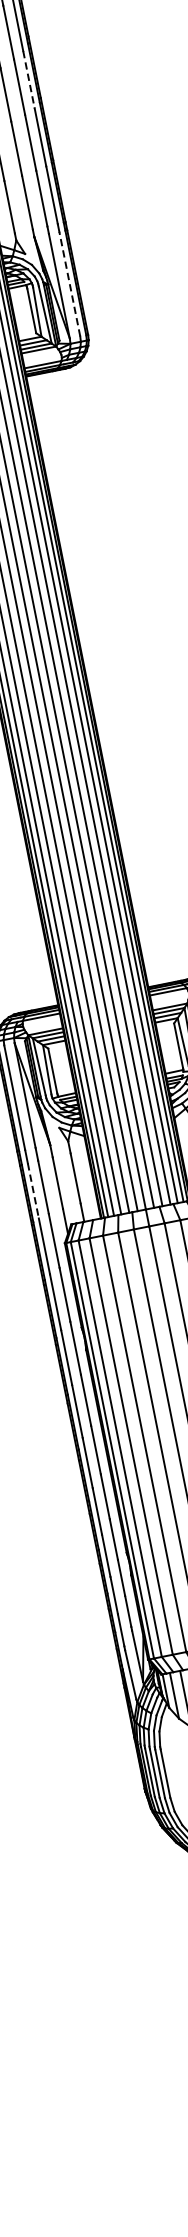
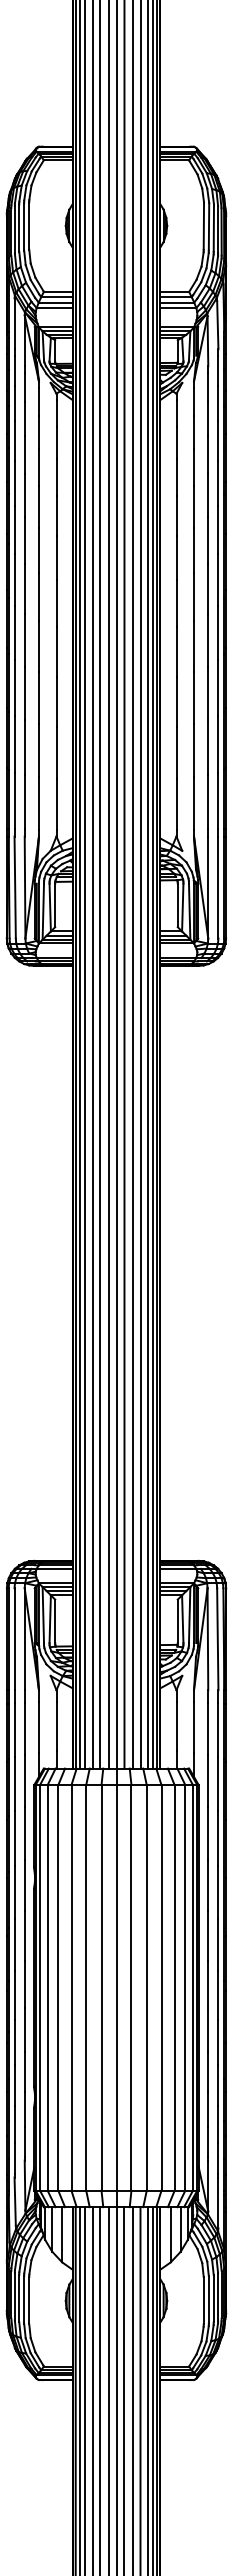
line: (29, 79) -> (218, 688), dashed -> solid
line: (69, 284) -> (218, 887), dashed -> solid
line: (33, 1191) -> (14, 1730), dashed -> solid

